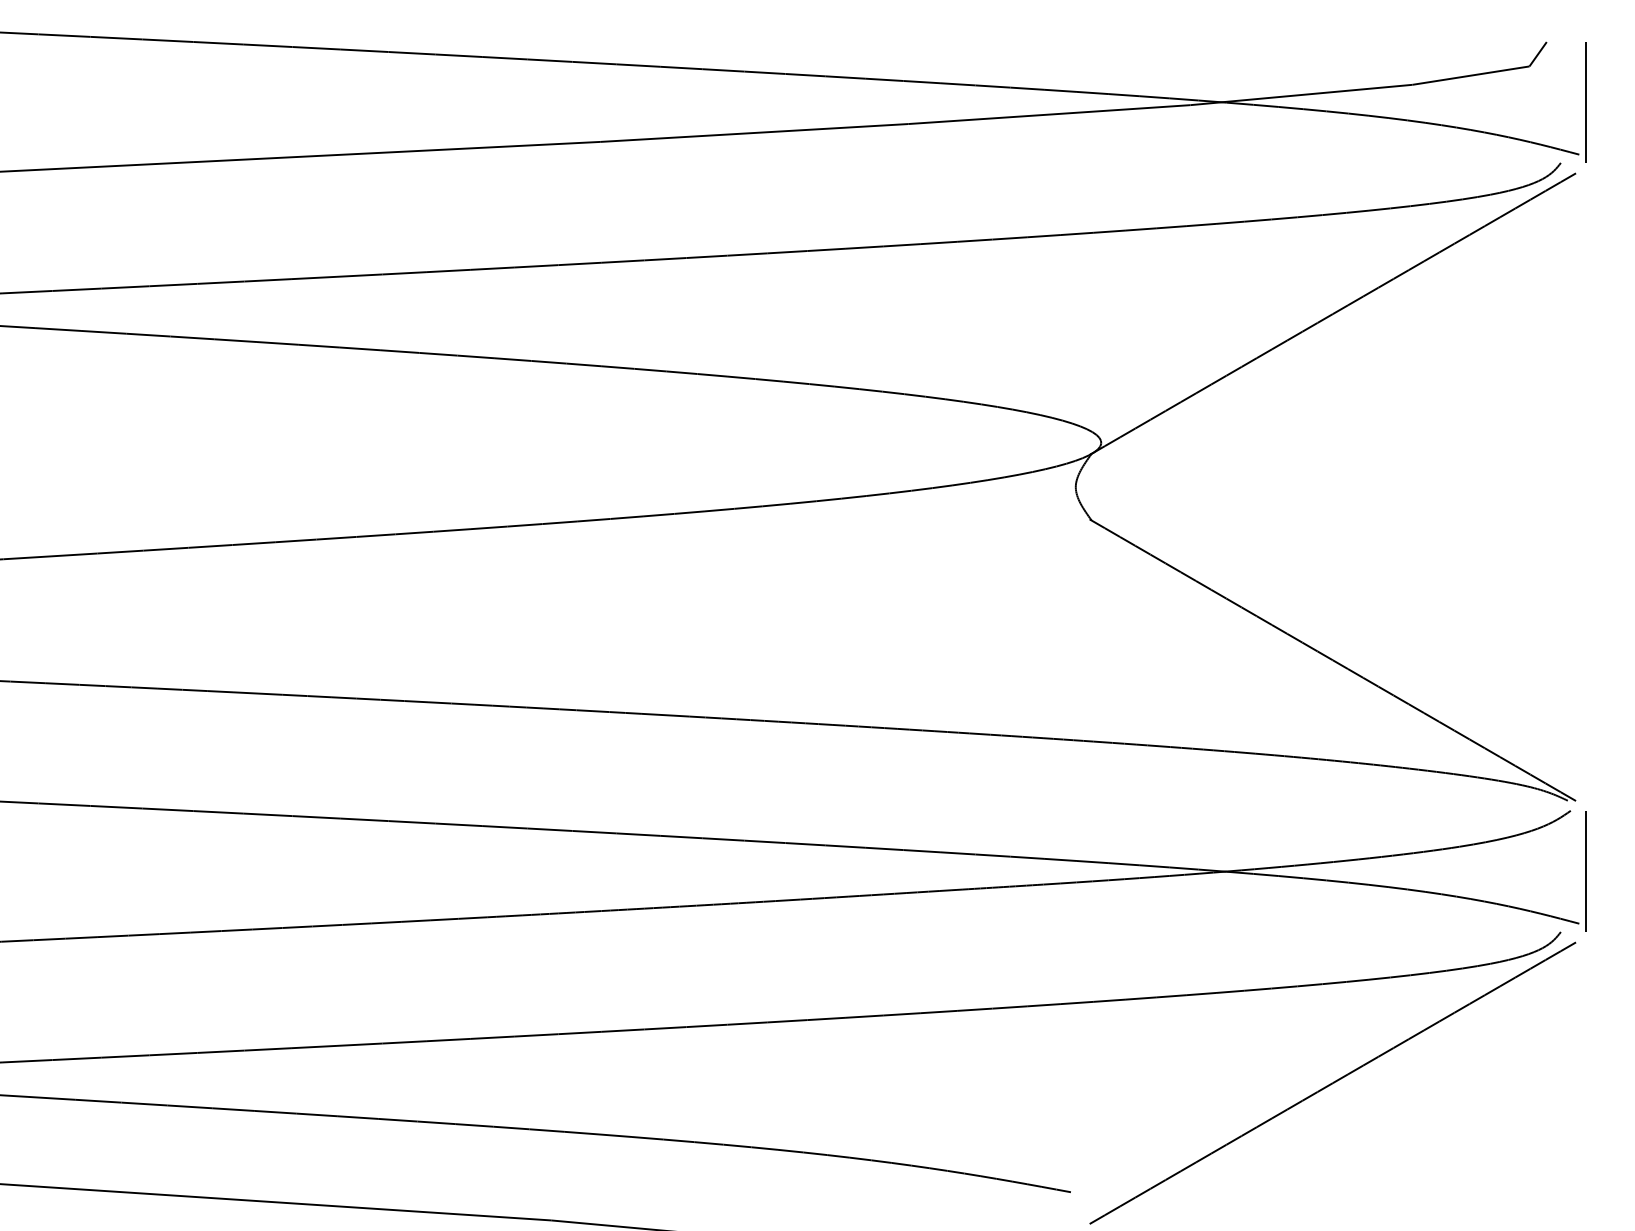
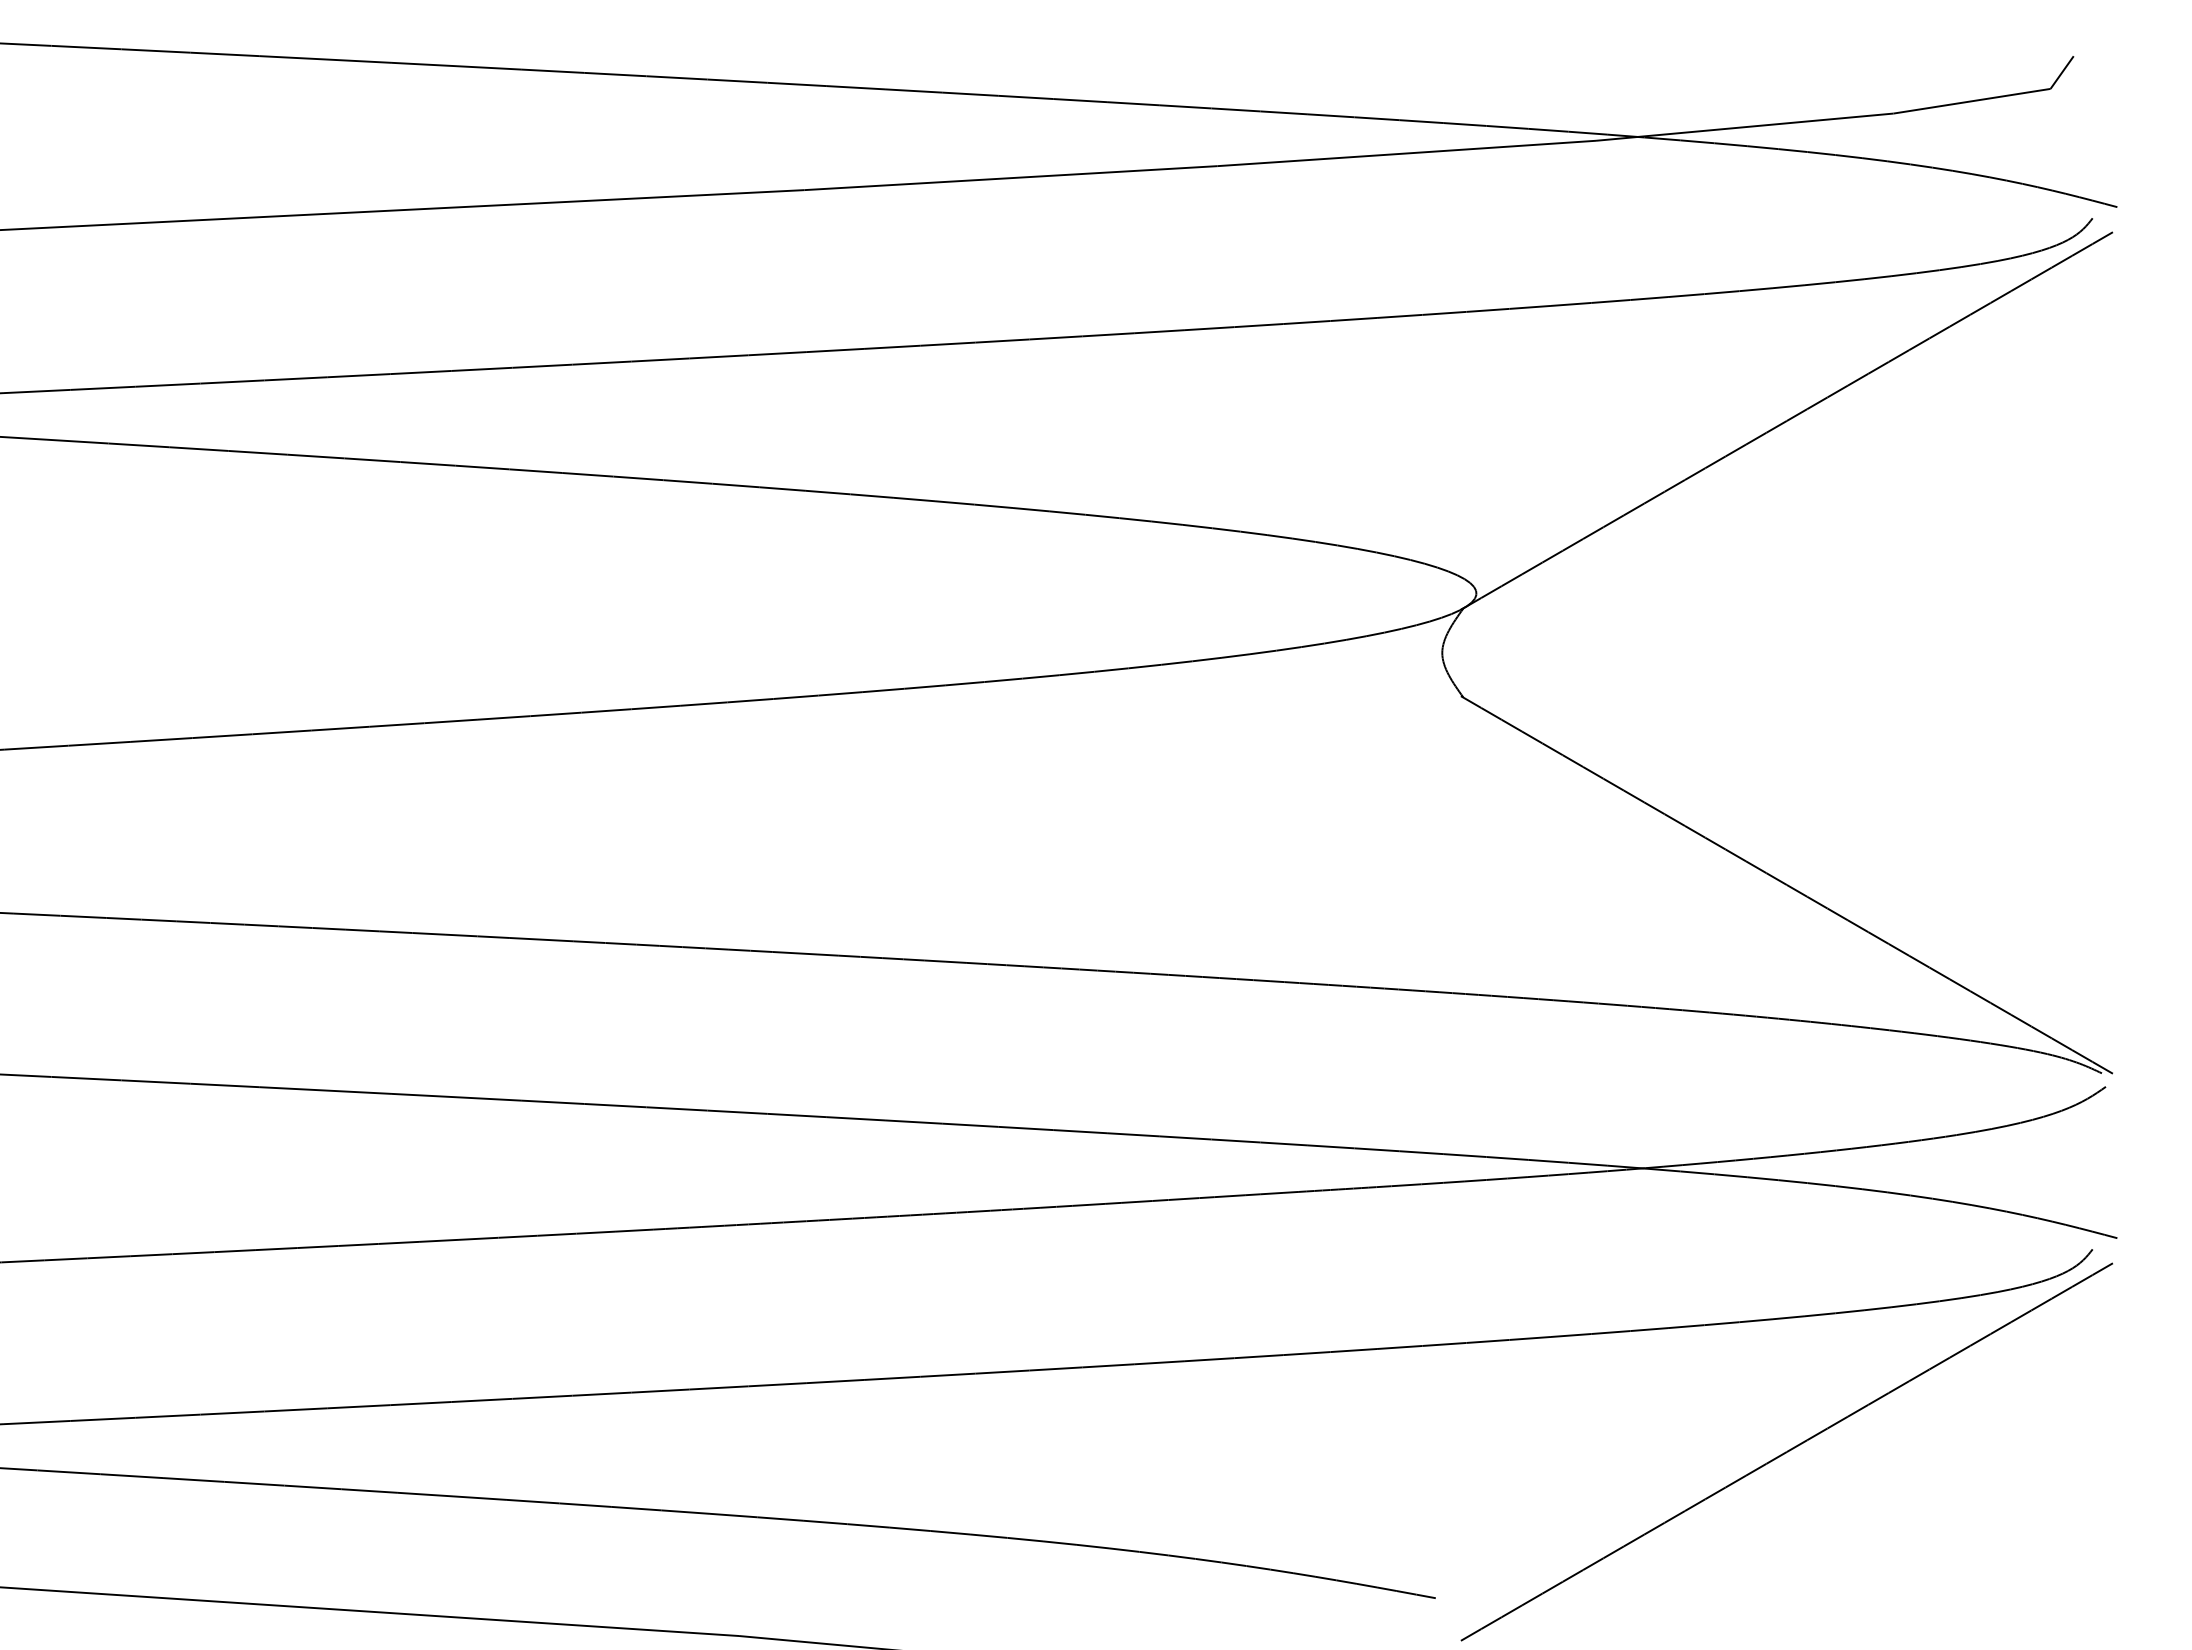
line: (1586, 102) -> (2126, 137), removed
line: (1585, 870) -> (2125, 1167), removed

